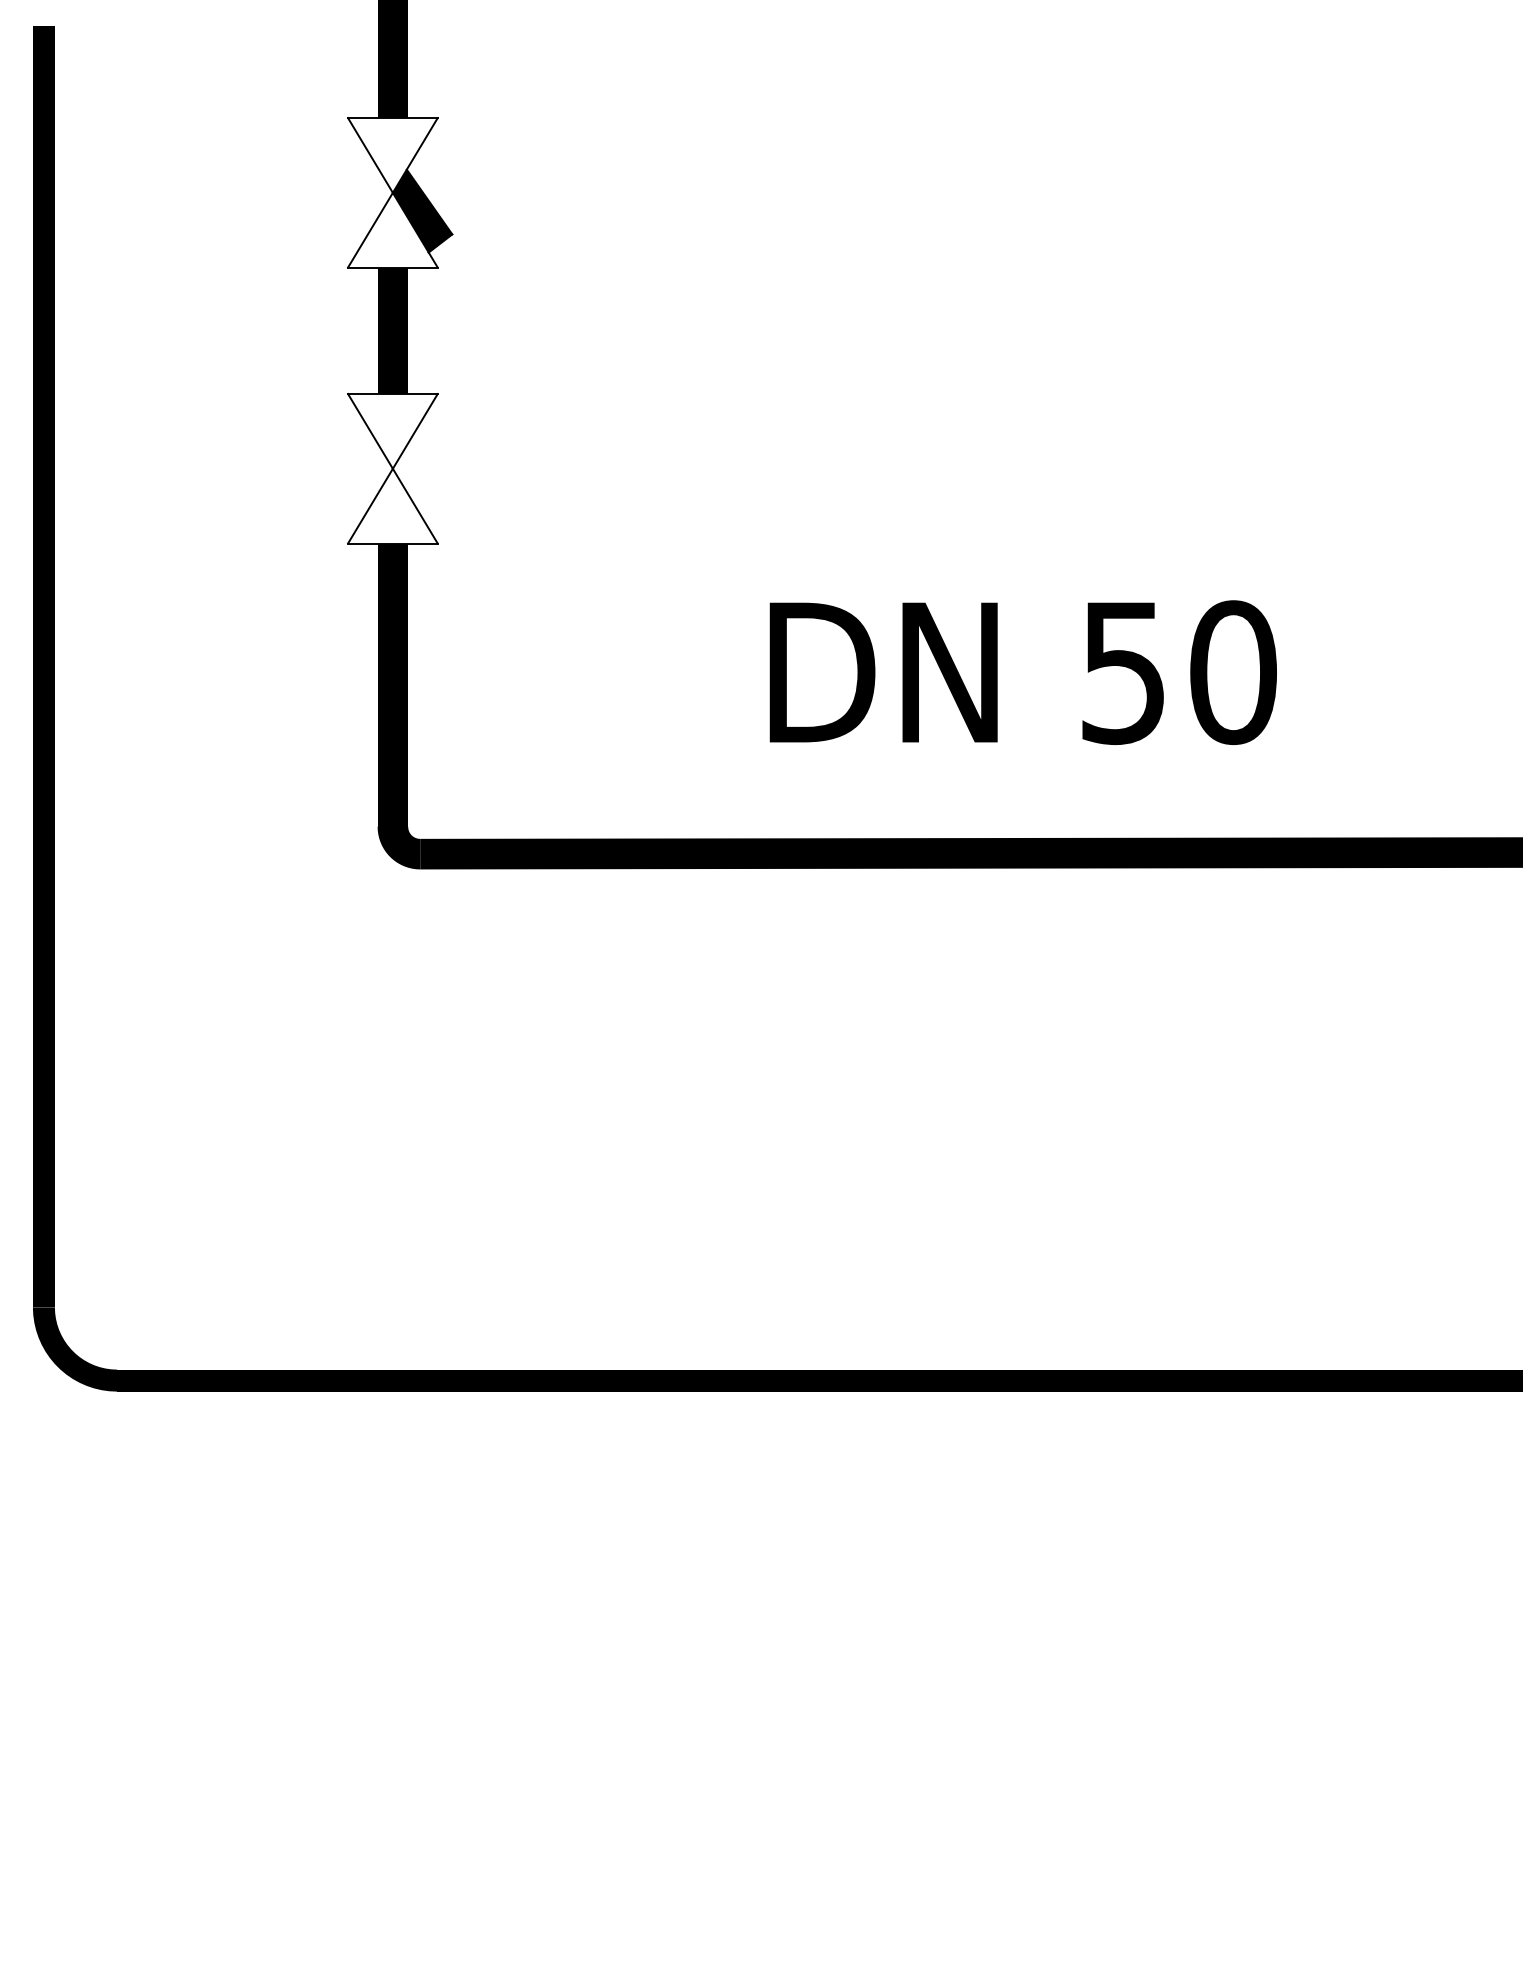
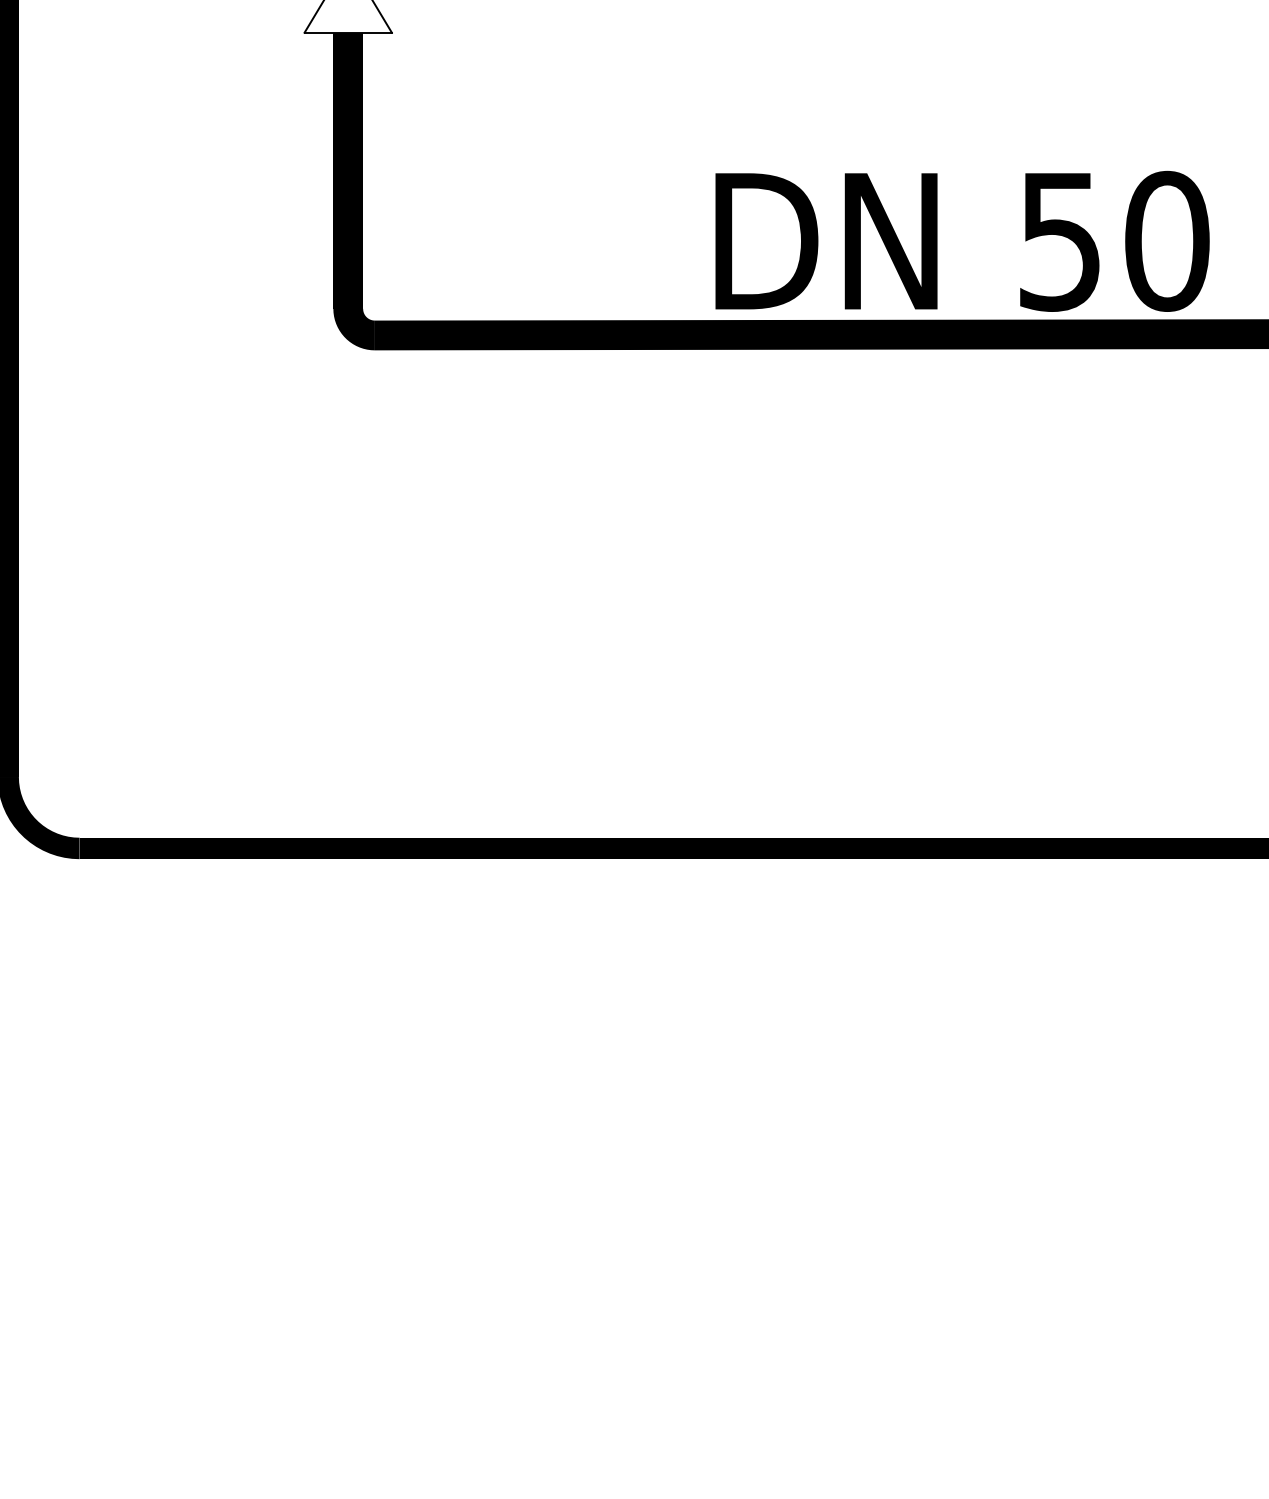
text: (1022, 672) -> (961, 241), moved

